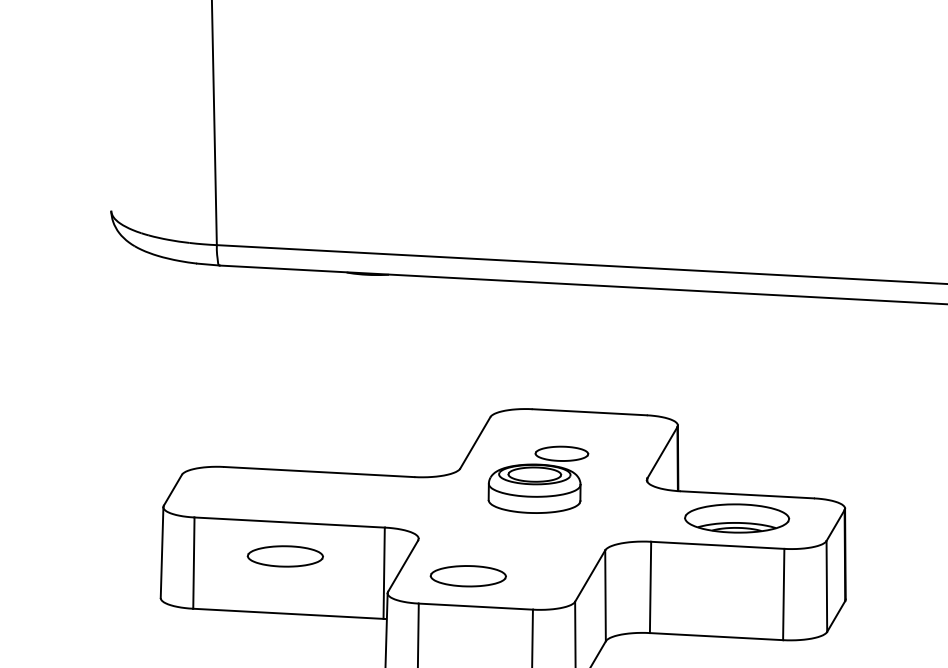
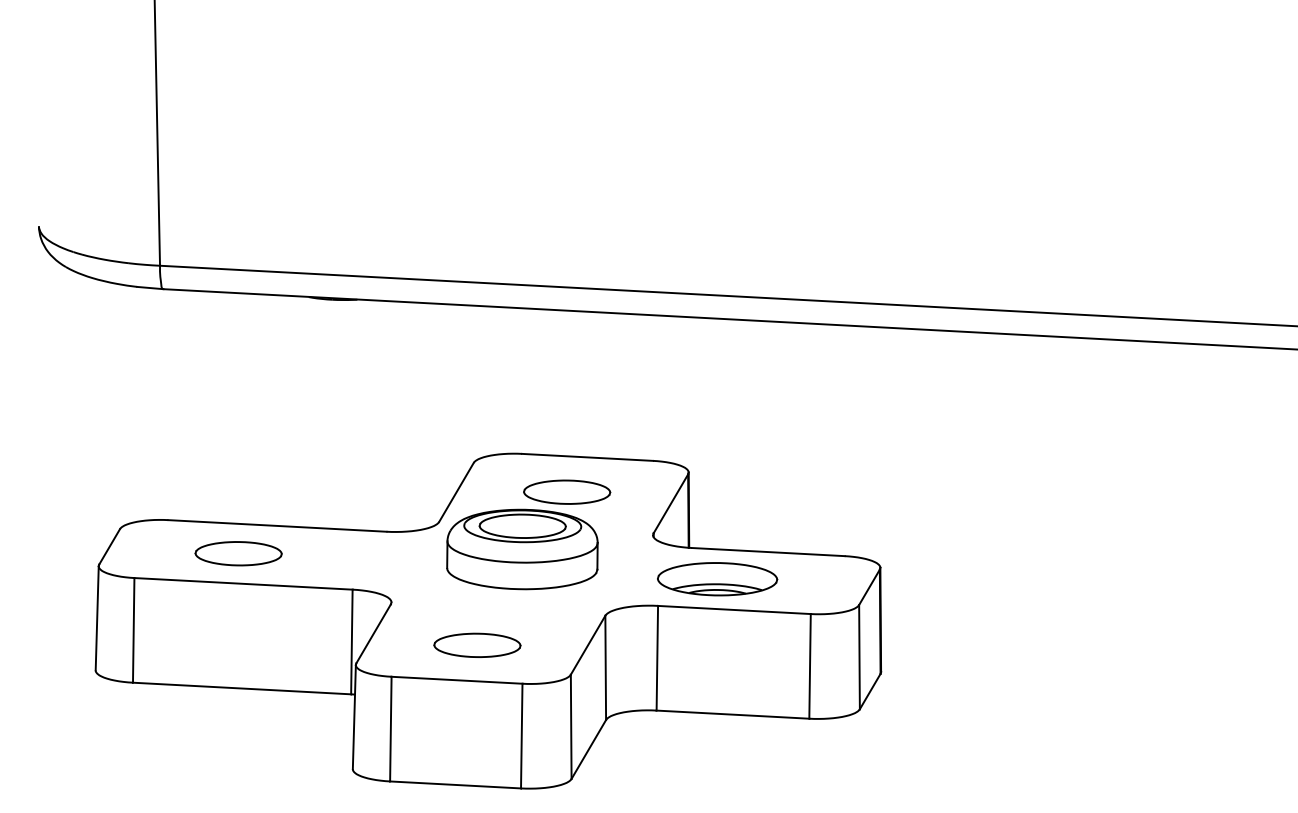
part: (538, 479) -> (528, 534), size x1.43
part: (737, 518) -> (717, 579), moved
part: (285, 556) -> (238, 553), moved
part: (468, 575) -> (477, 644), moved

